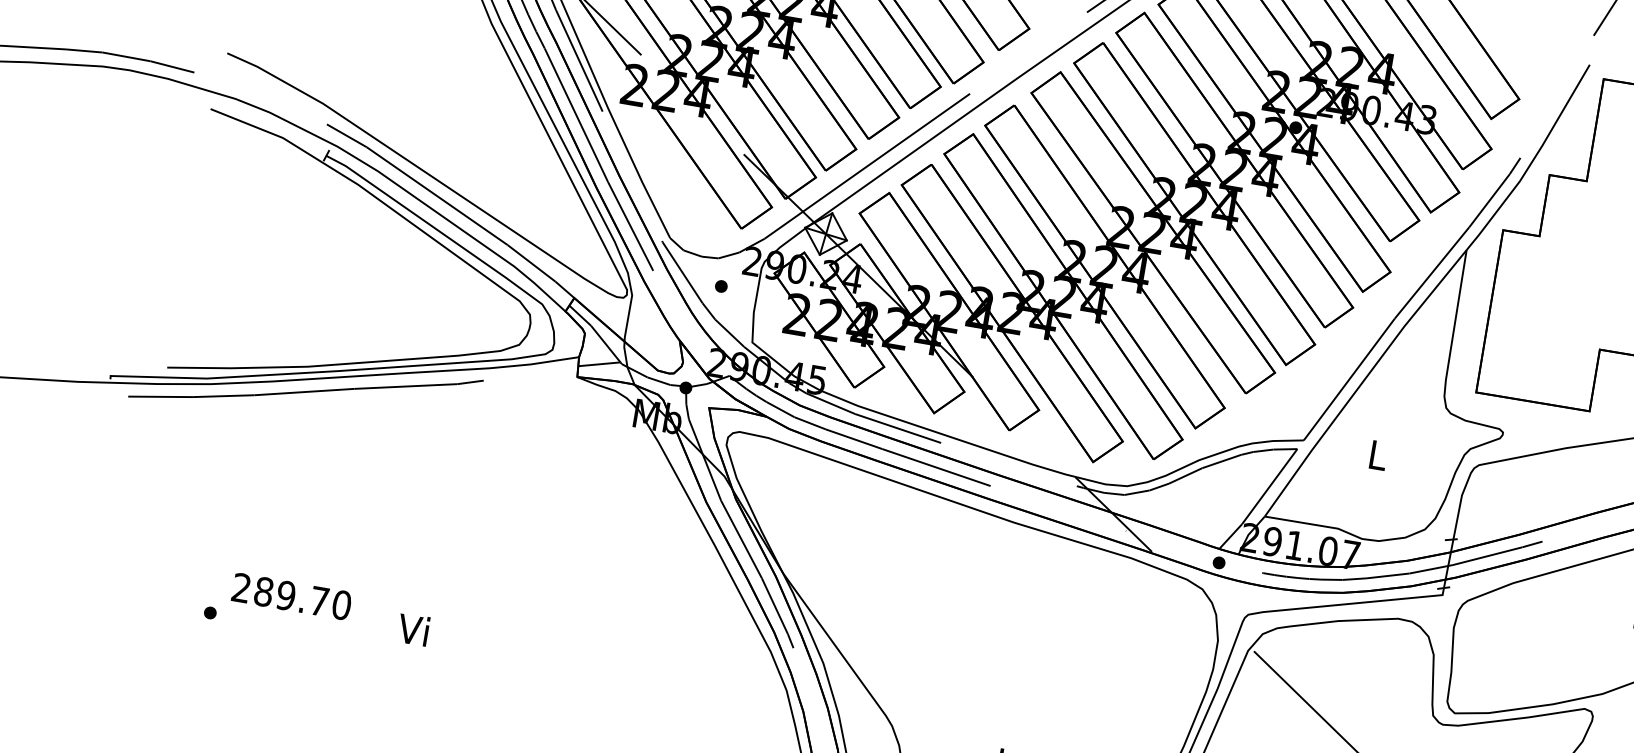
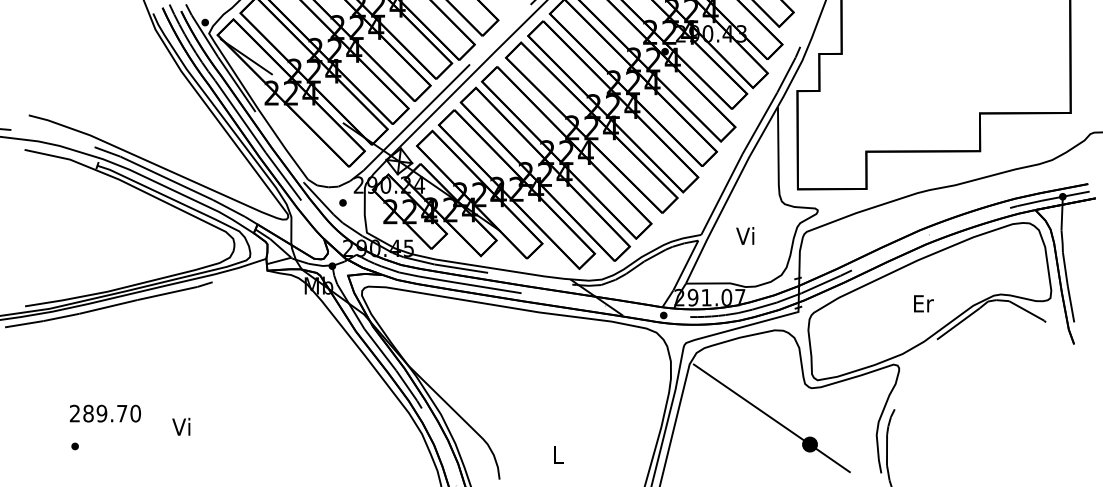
text: (1376, 453) -> (745, 235), L -> Vi
text: (291, 596) -> (105, 413), moved
text: (413, 629) -> (181, 426), moved

